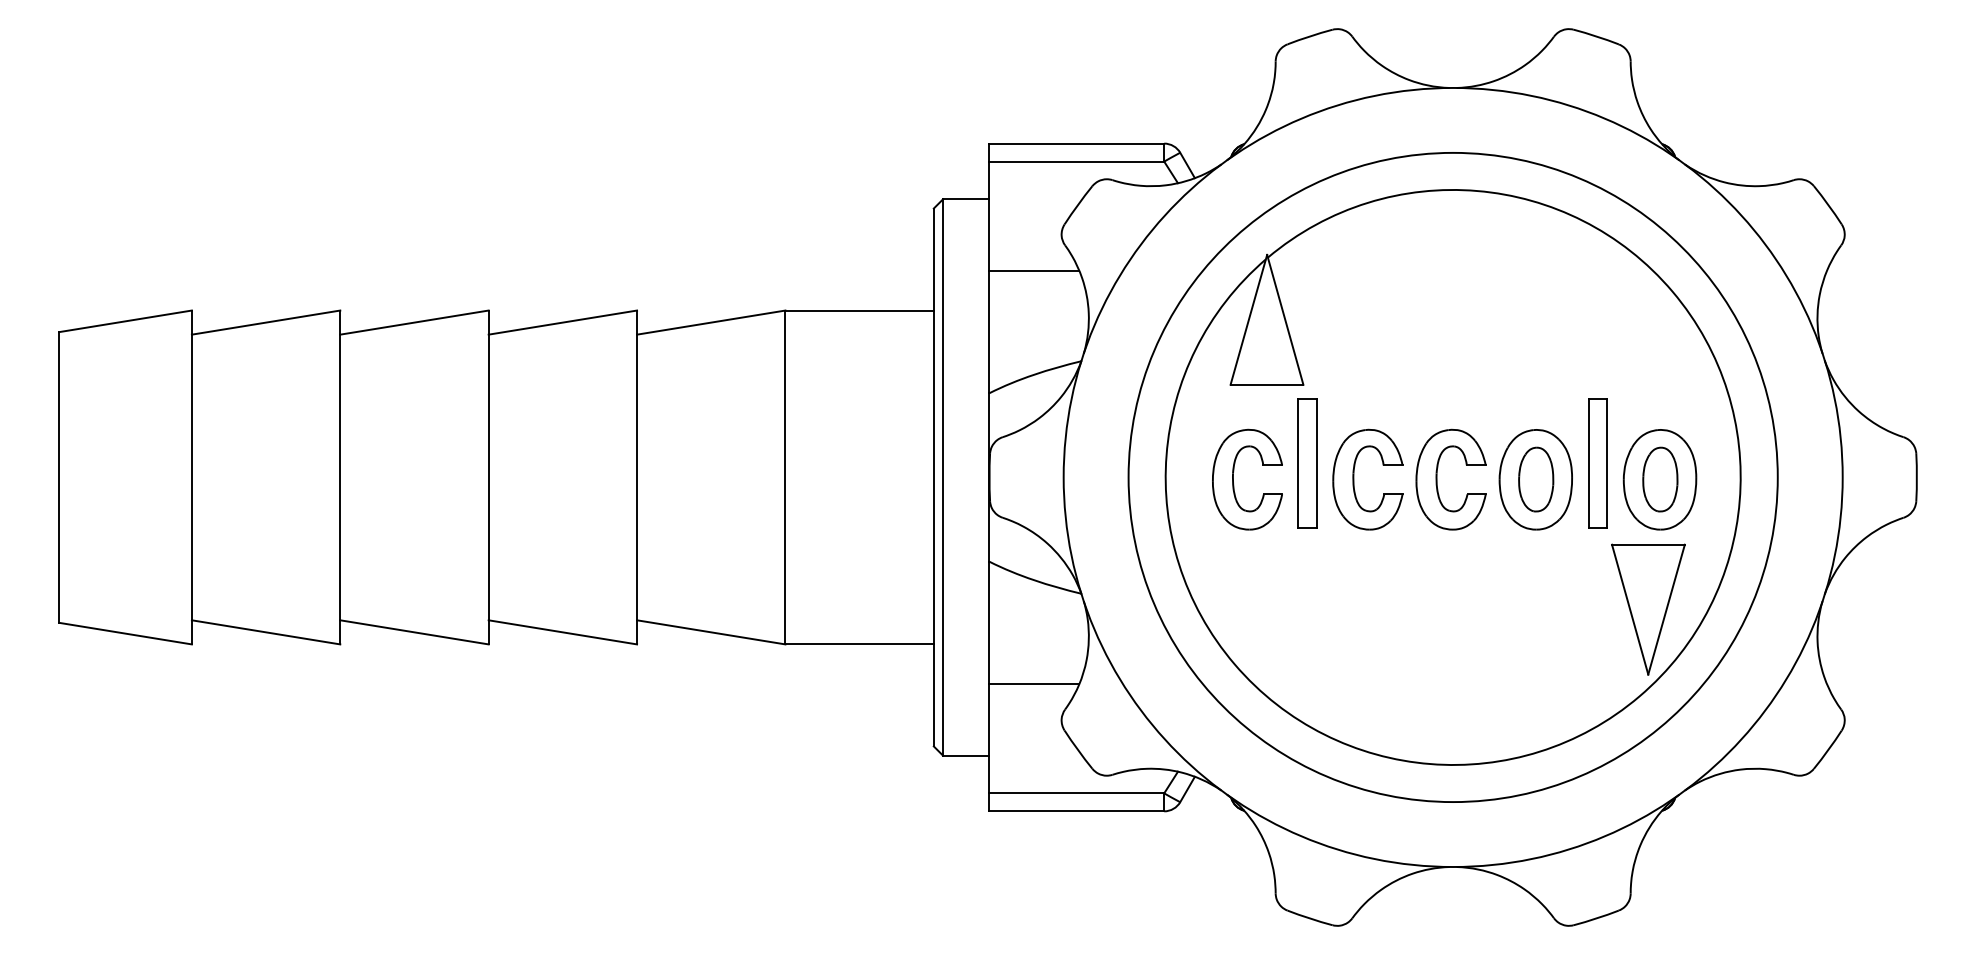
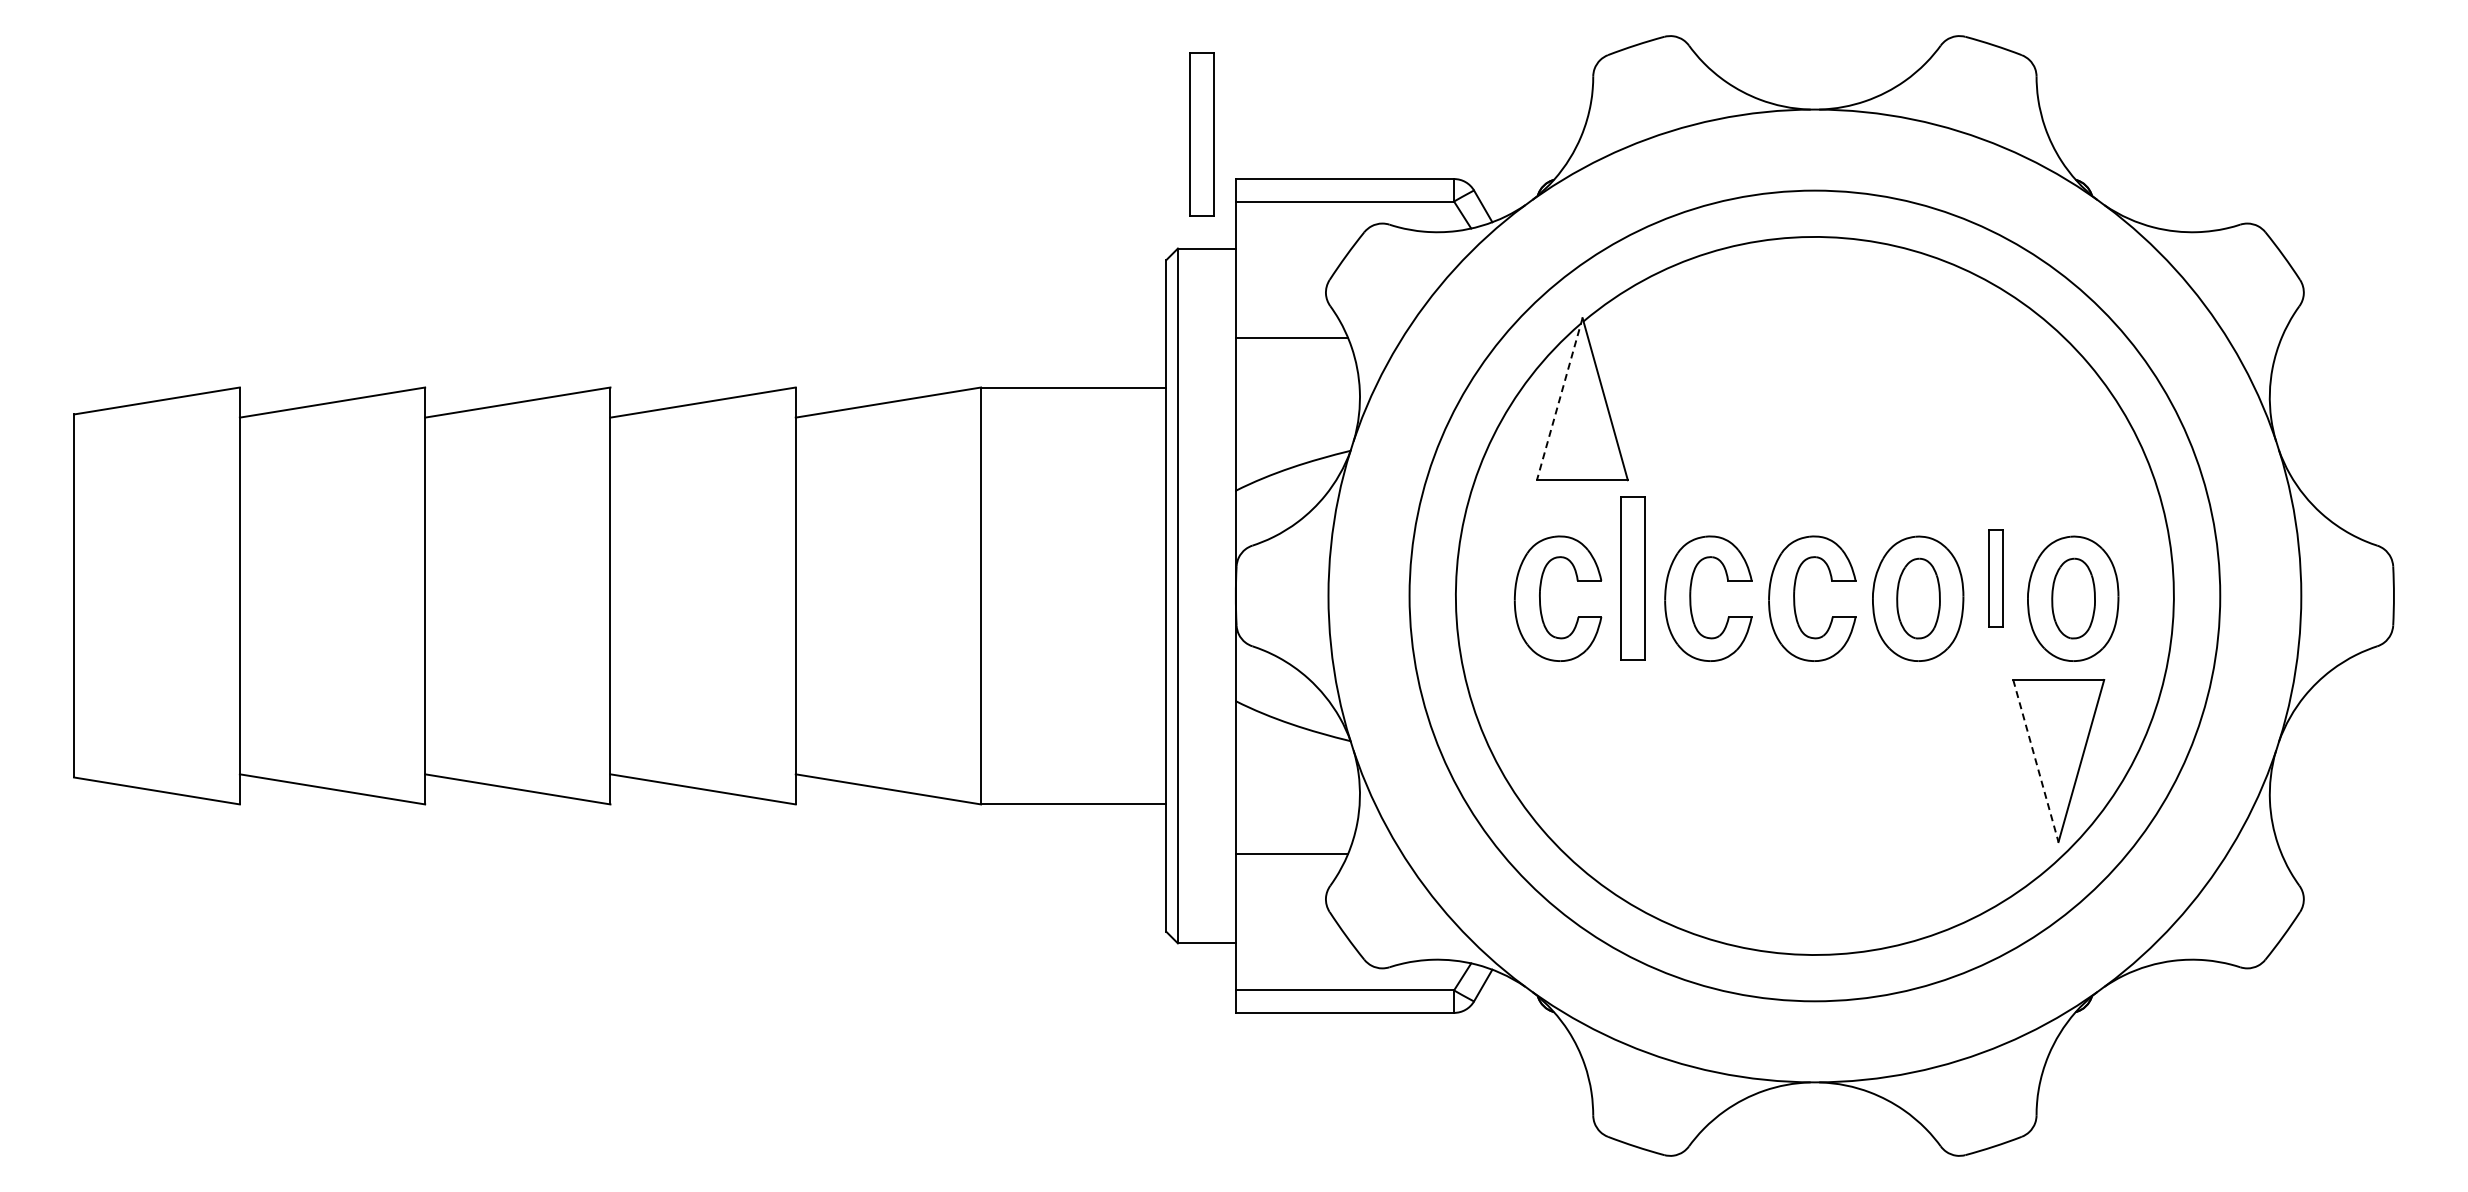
part: (961, 107) -> (1201, 134), added
line: (1248, 320) -> (1559, 399), solid -> dashed
part: (1597, 463) -> (1995, 578), size x0.6
line: (1630, 610) -> (2036, 761), solid -> dashed

